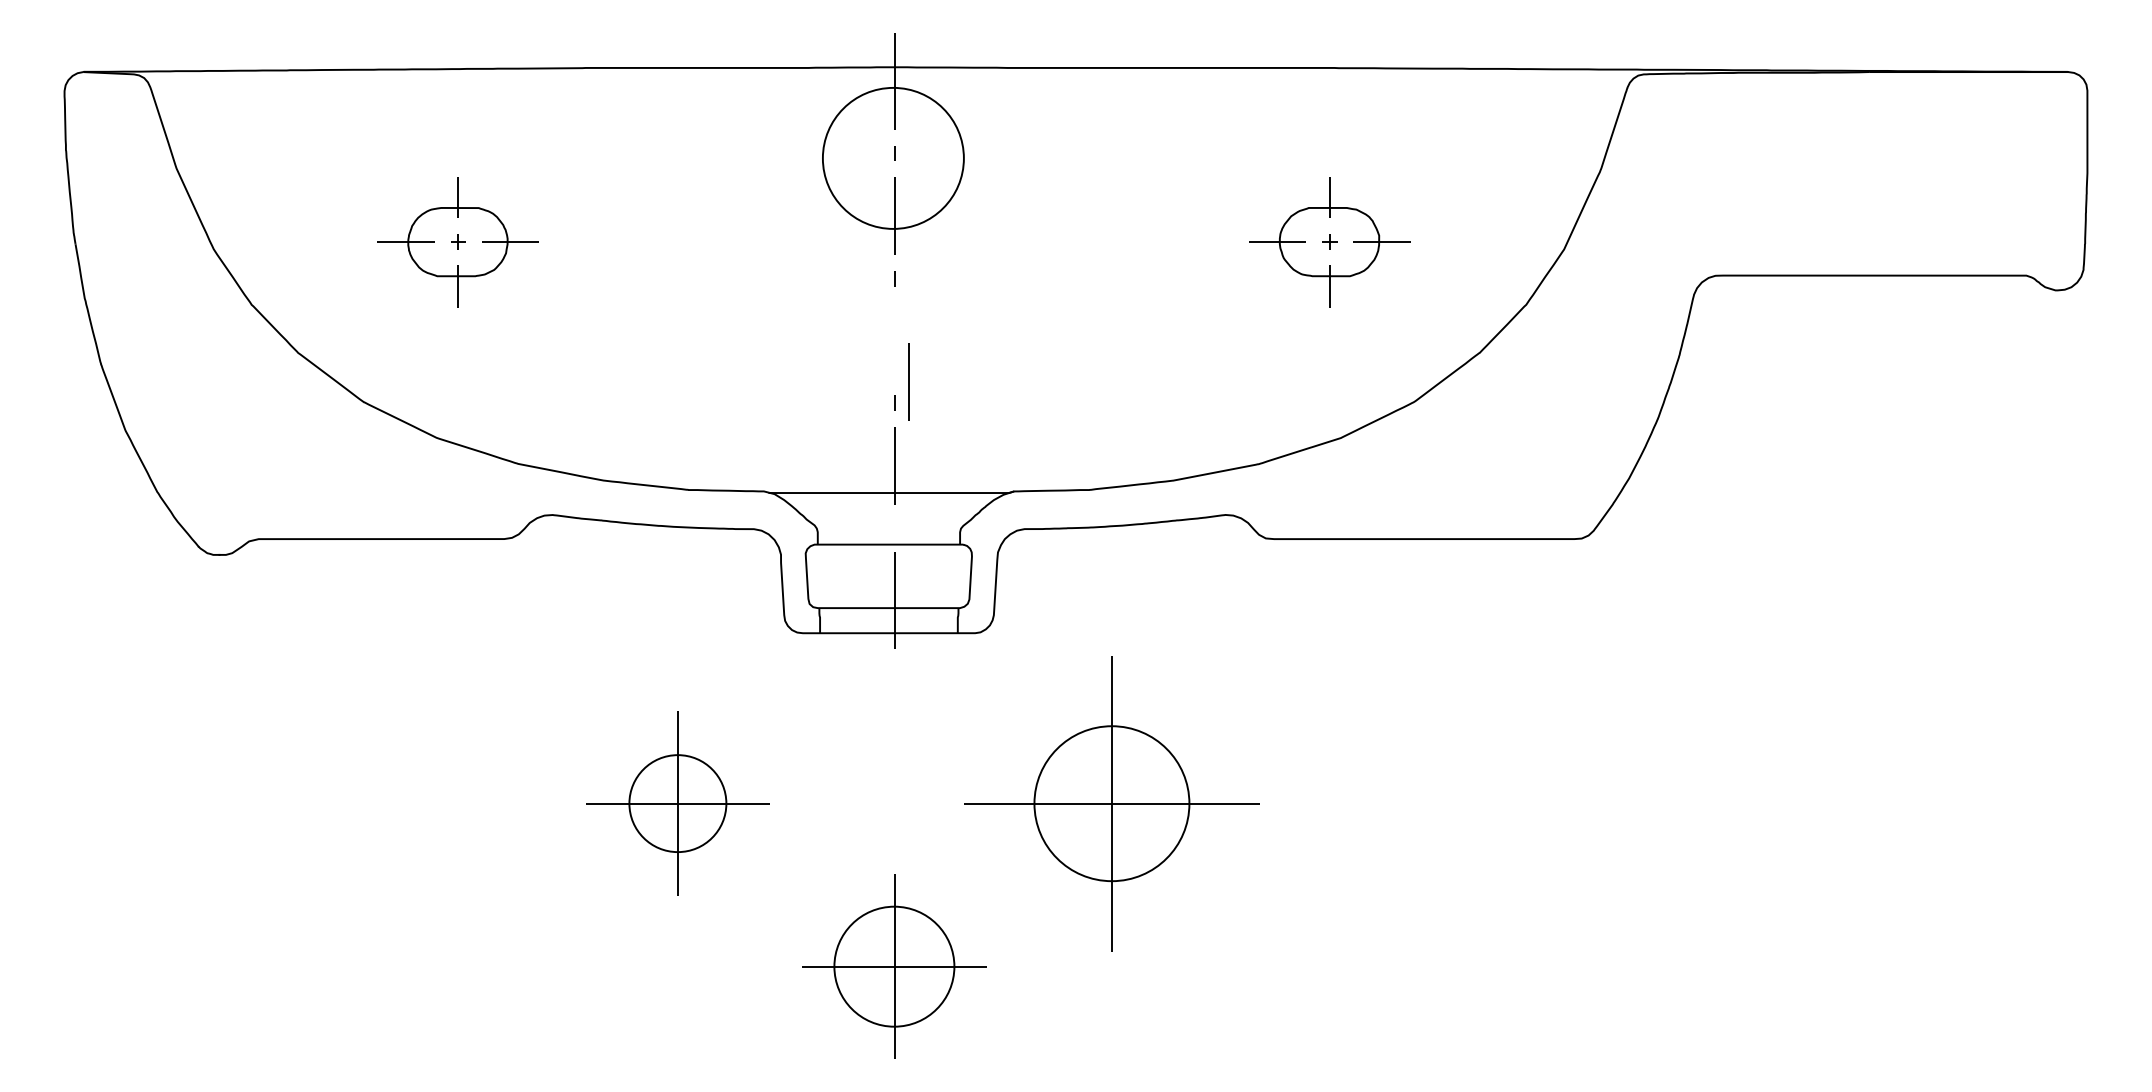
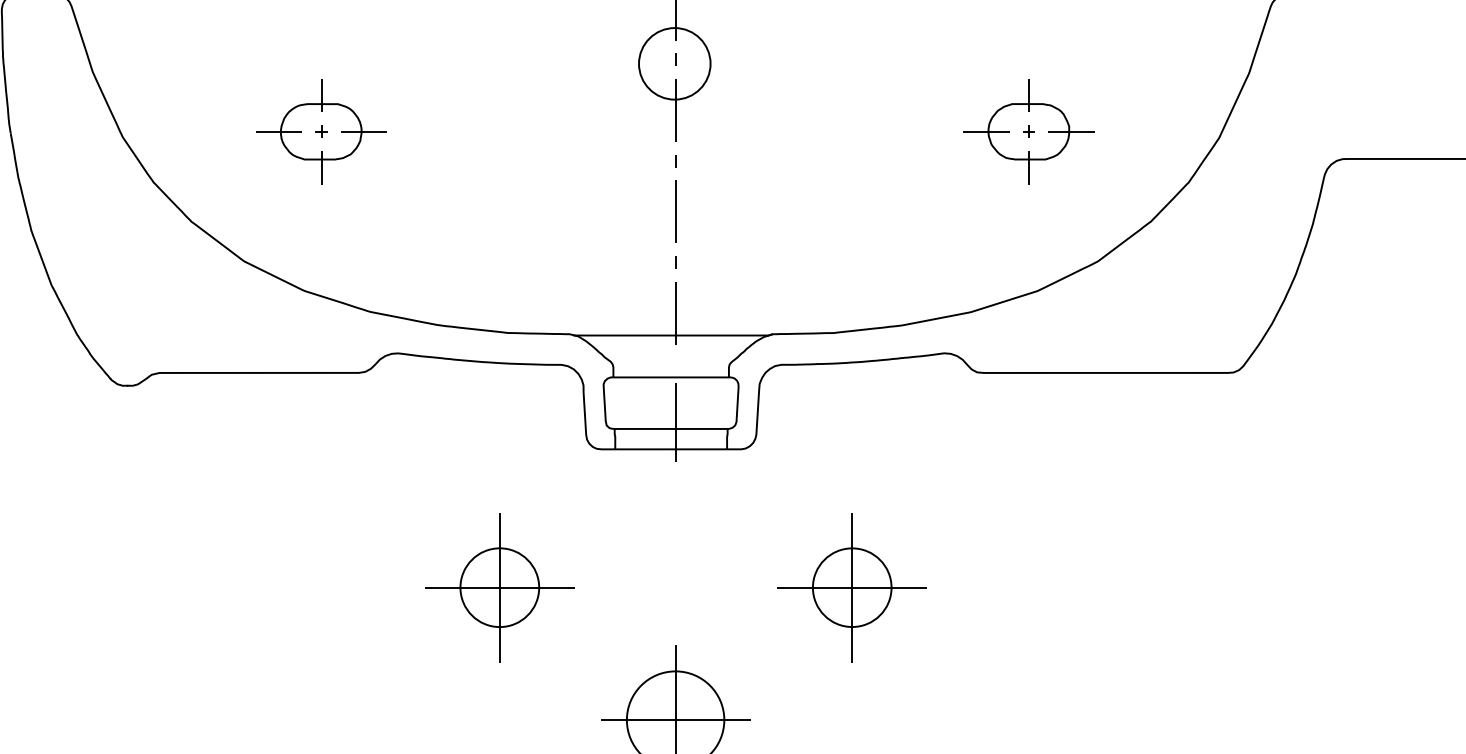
circle: (893, 158) -> (674, 63), size x0.62
line: (908, 381) -> (675, 211), moved
part: (1111, 803) -> (851, 587), size x0.62

